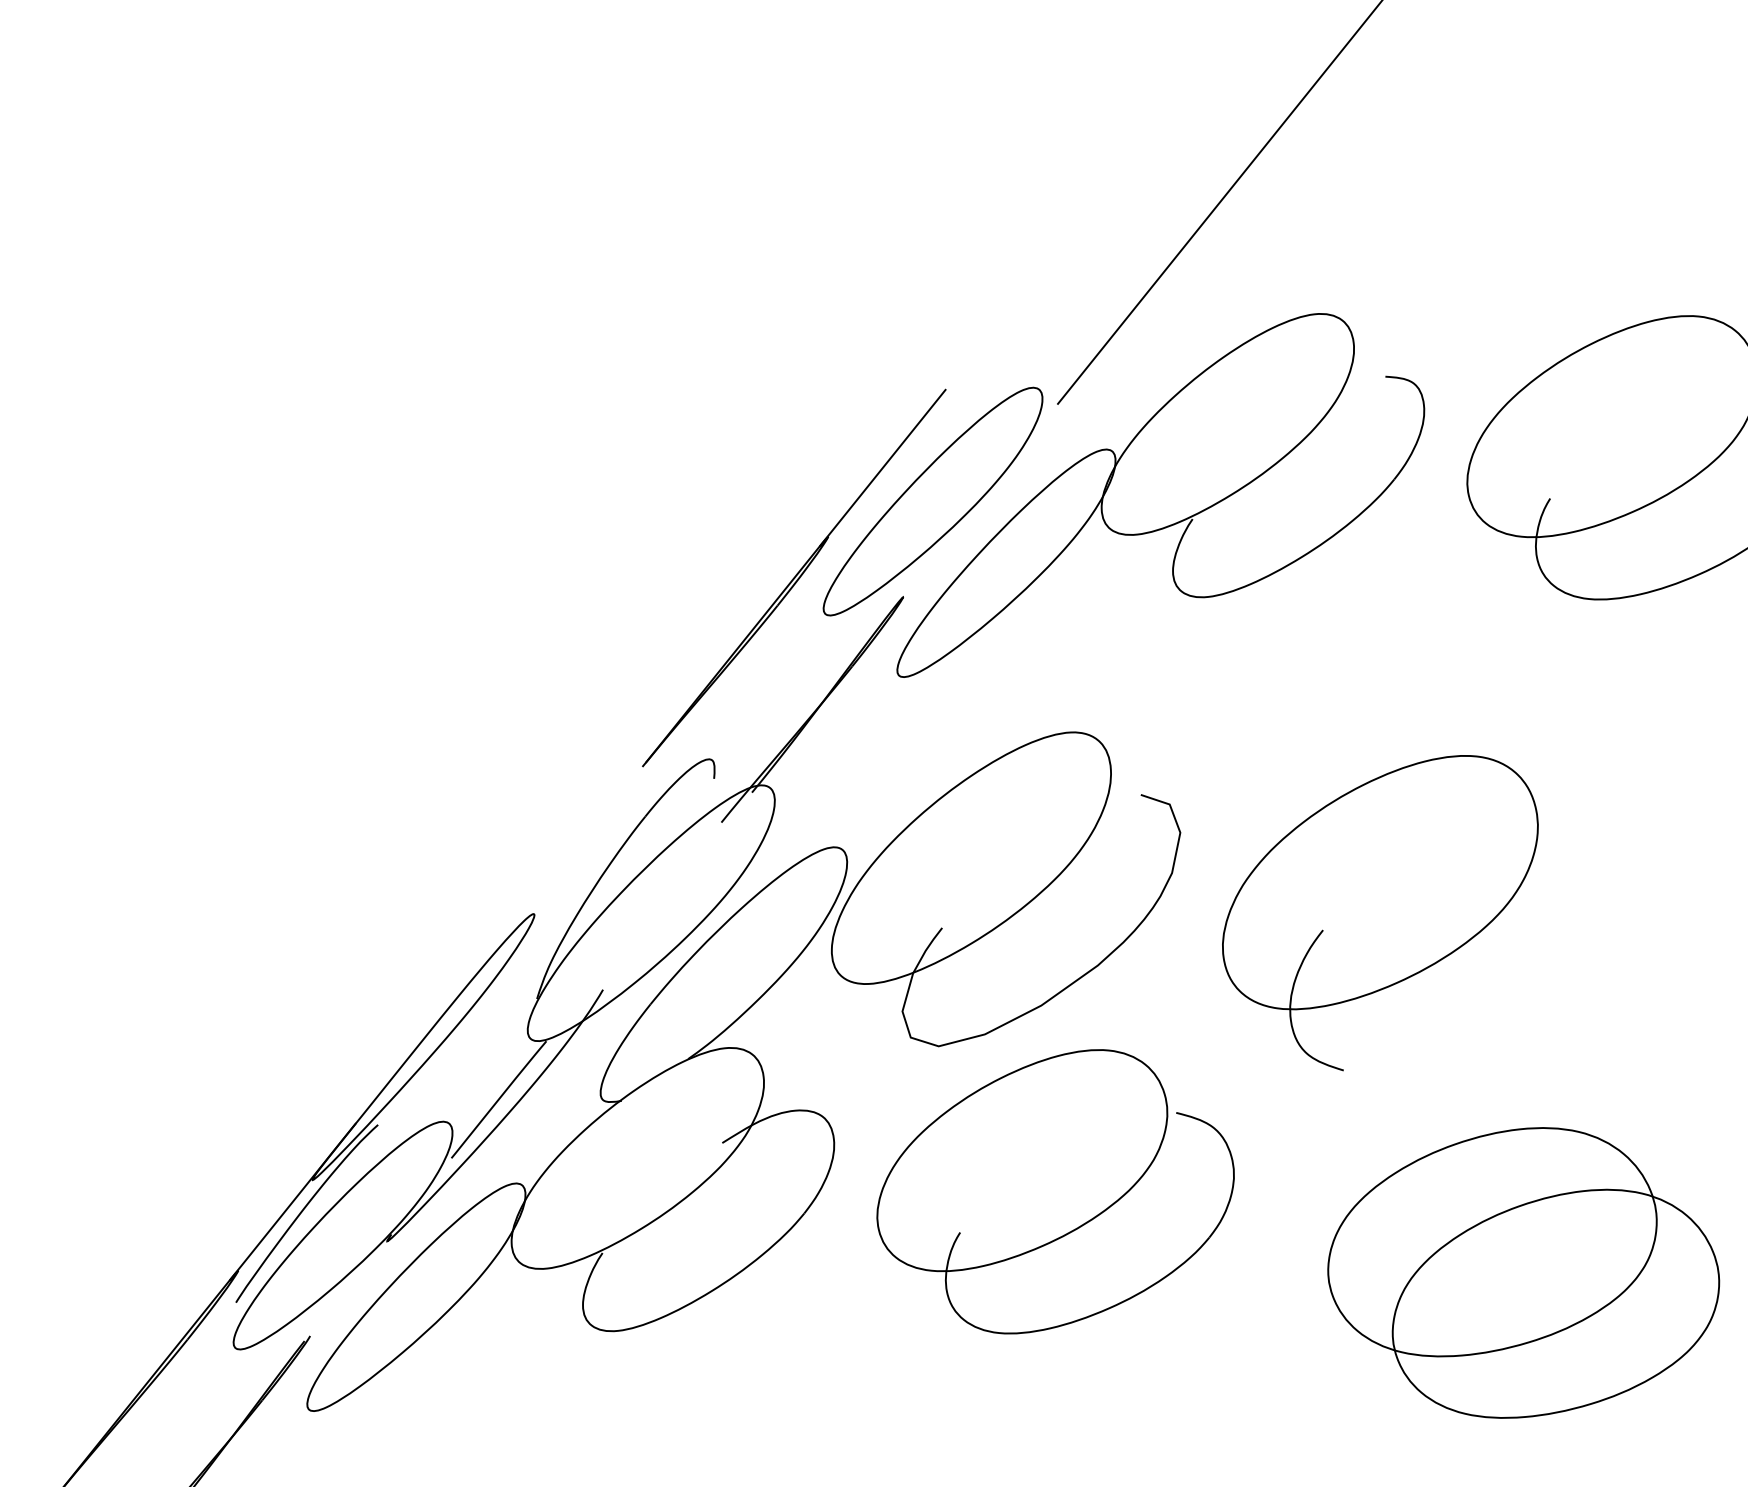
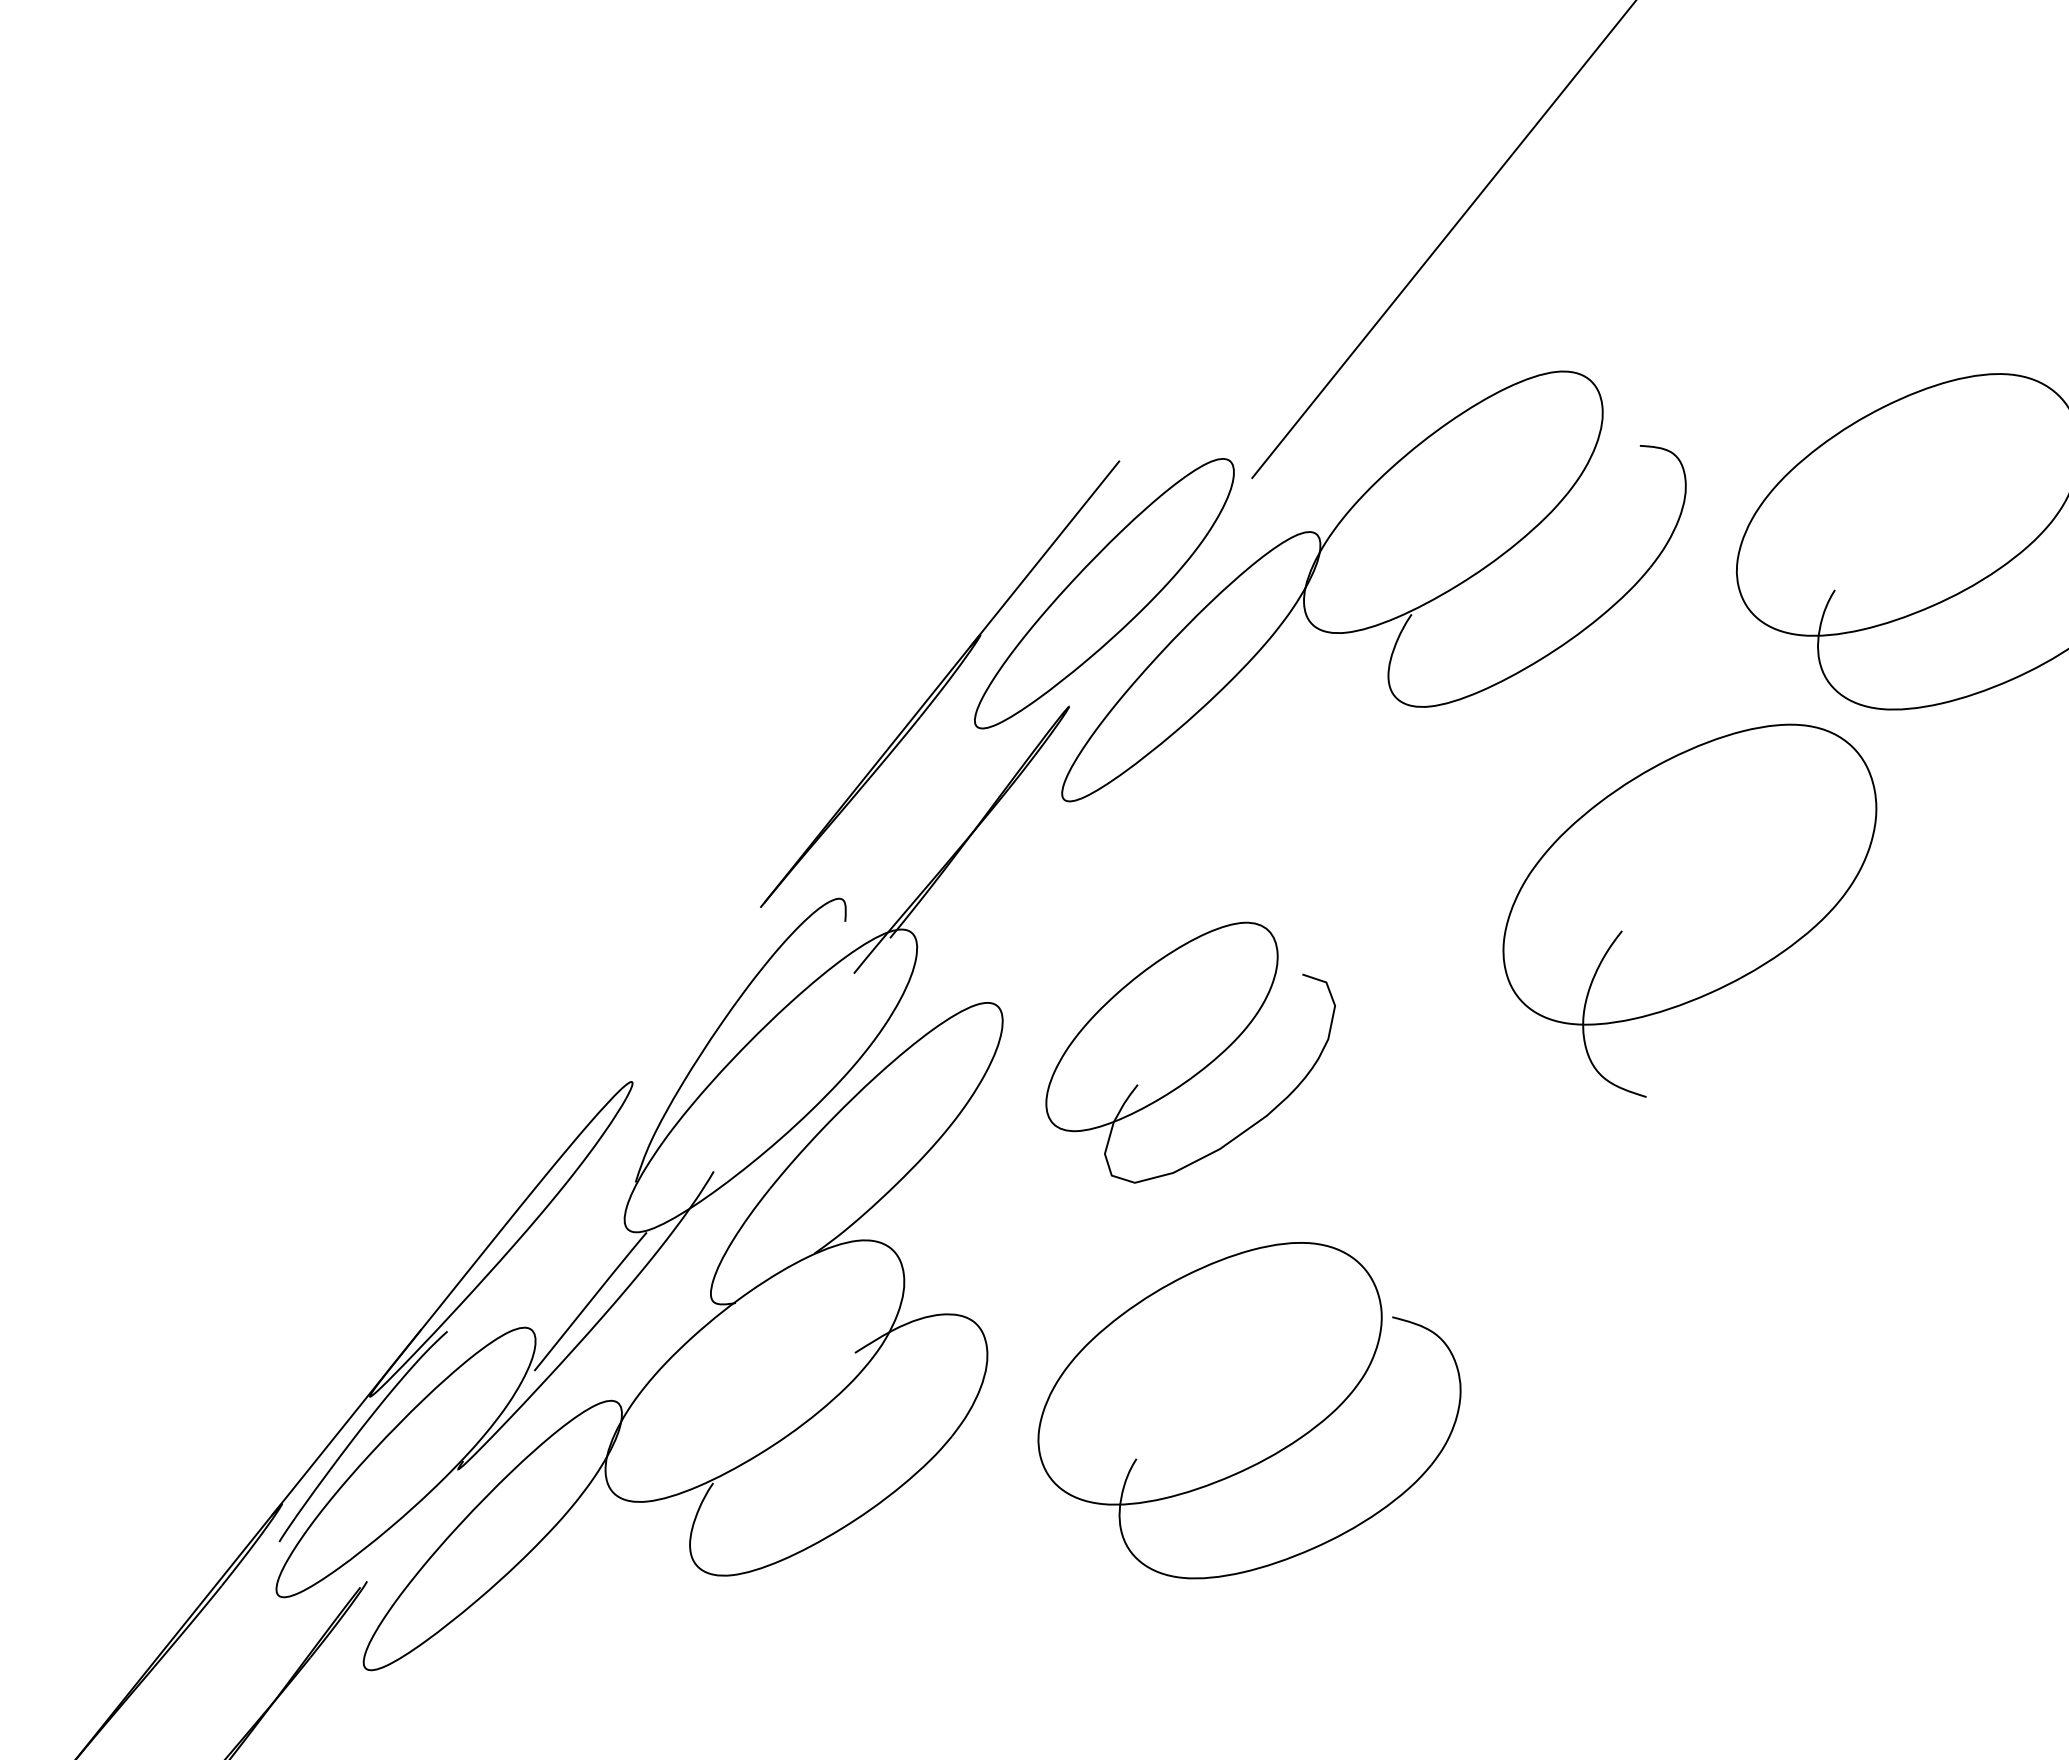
part: (1005, 889) -> (1190, 1052), size x0.7
part: (1380, 912) -> (1689, 910), moved
part: (1523, 1272) -> (1803, 1506), removed

